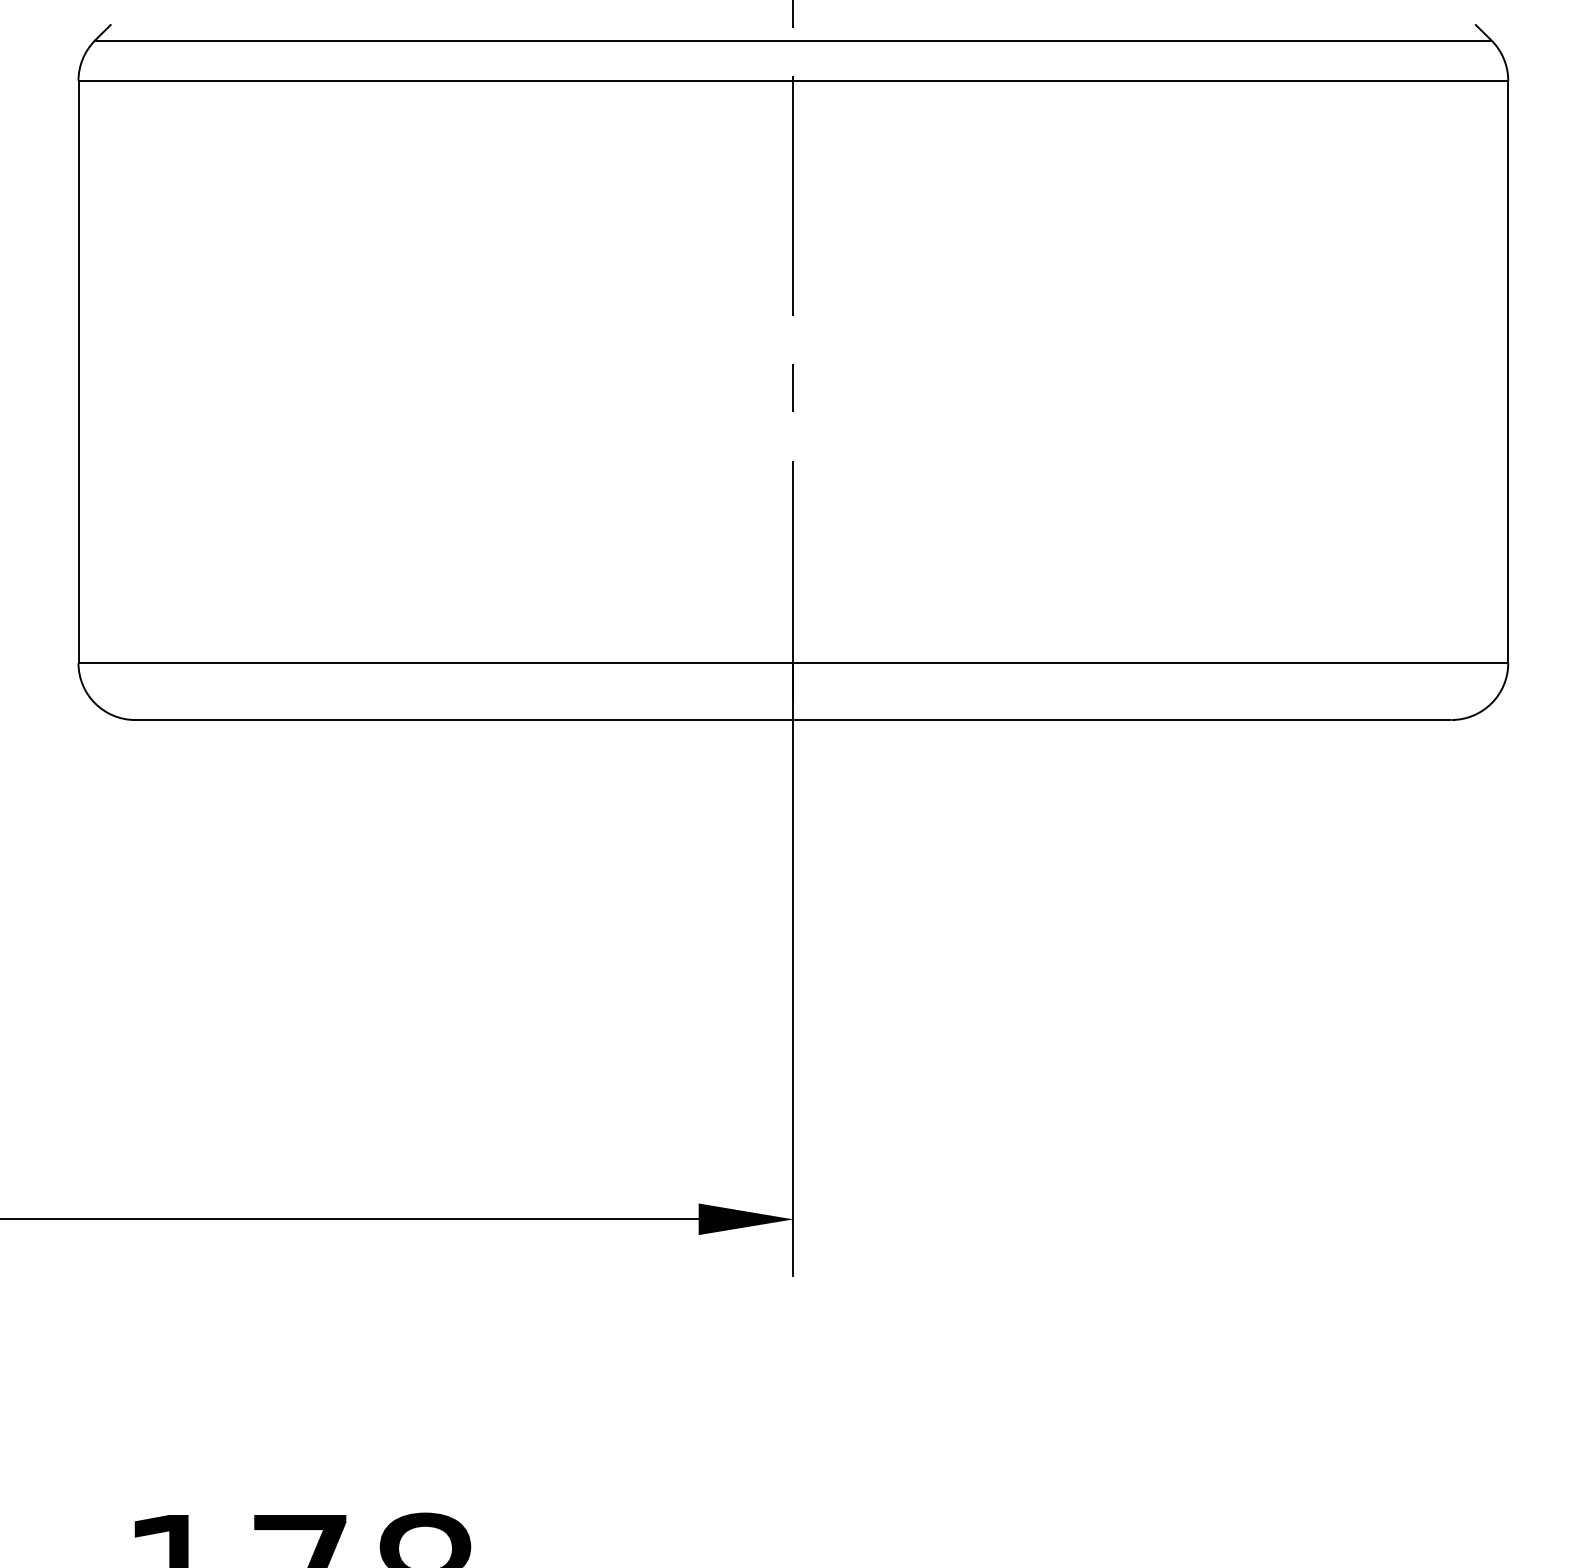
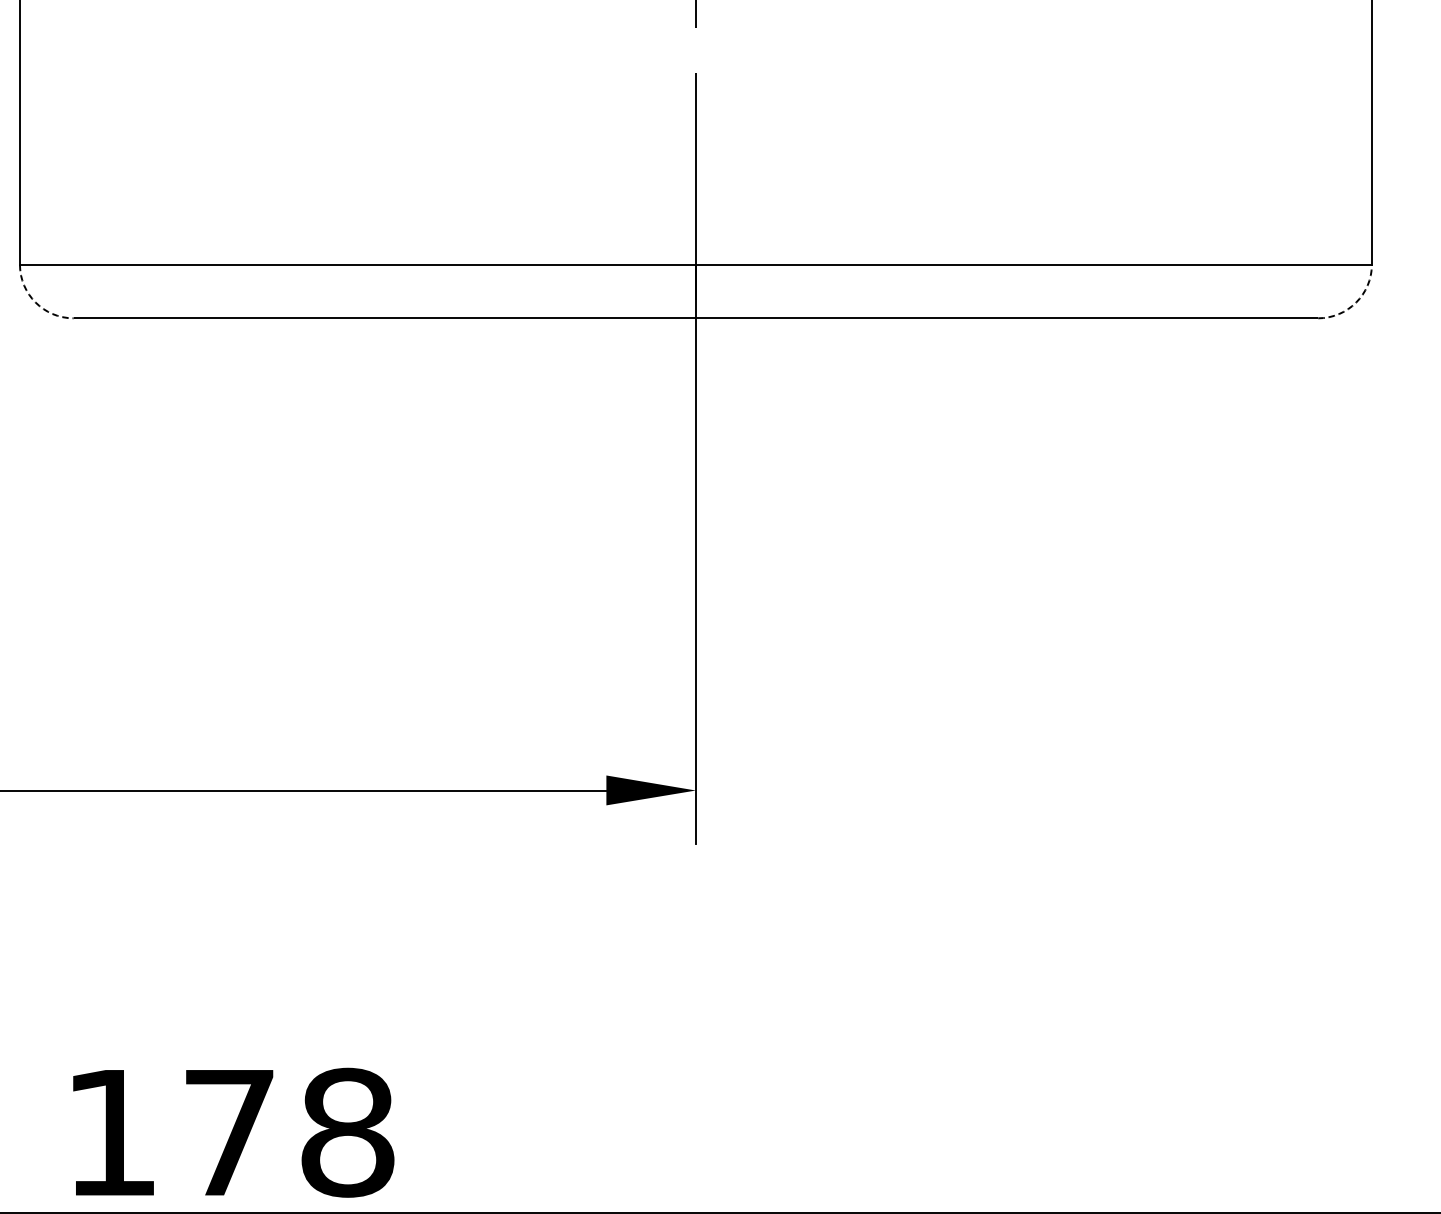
arc: (95, 703) -> (36, 302), solid -> dashed
arc: (1491, 703) -> (1356, 302), solid -> dashed

